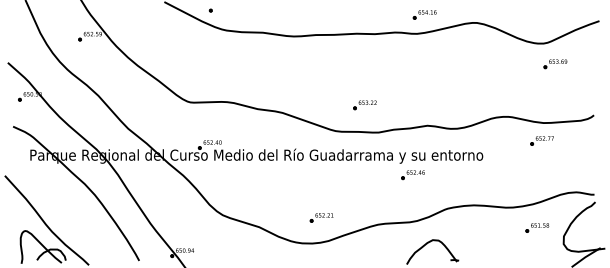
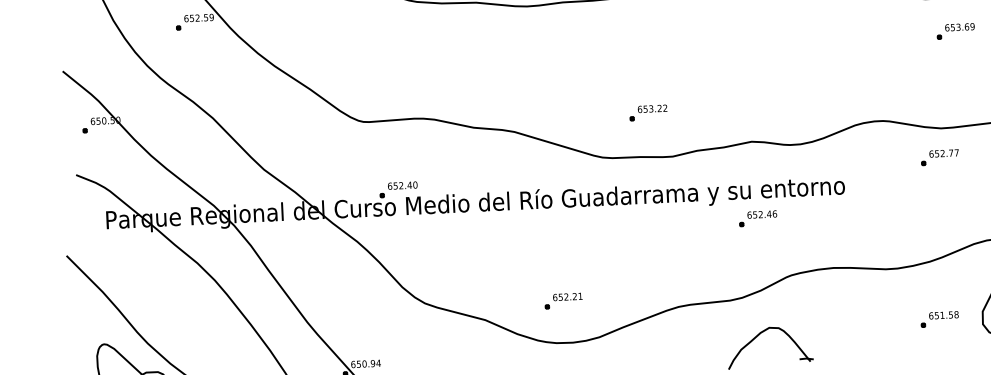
part: (412, 175) -> (757, 219), moved
part: (321, 217) -> (563, 300), moved
part: (537, 227) -> (939, 318), moved

